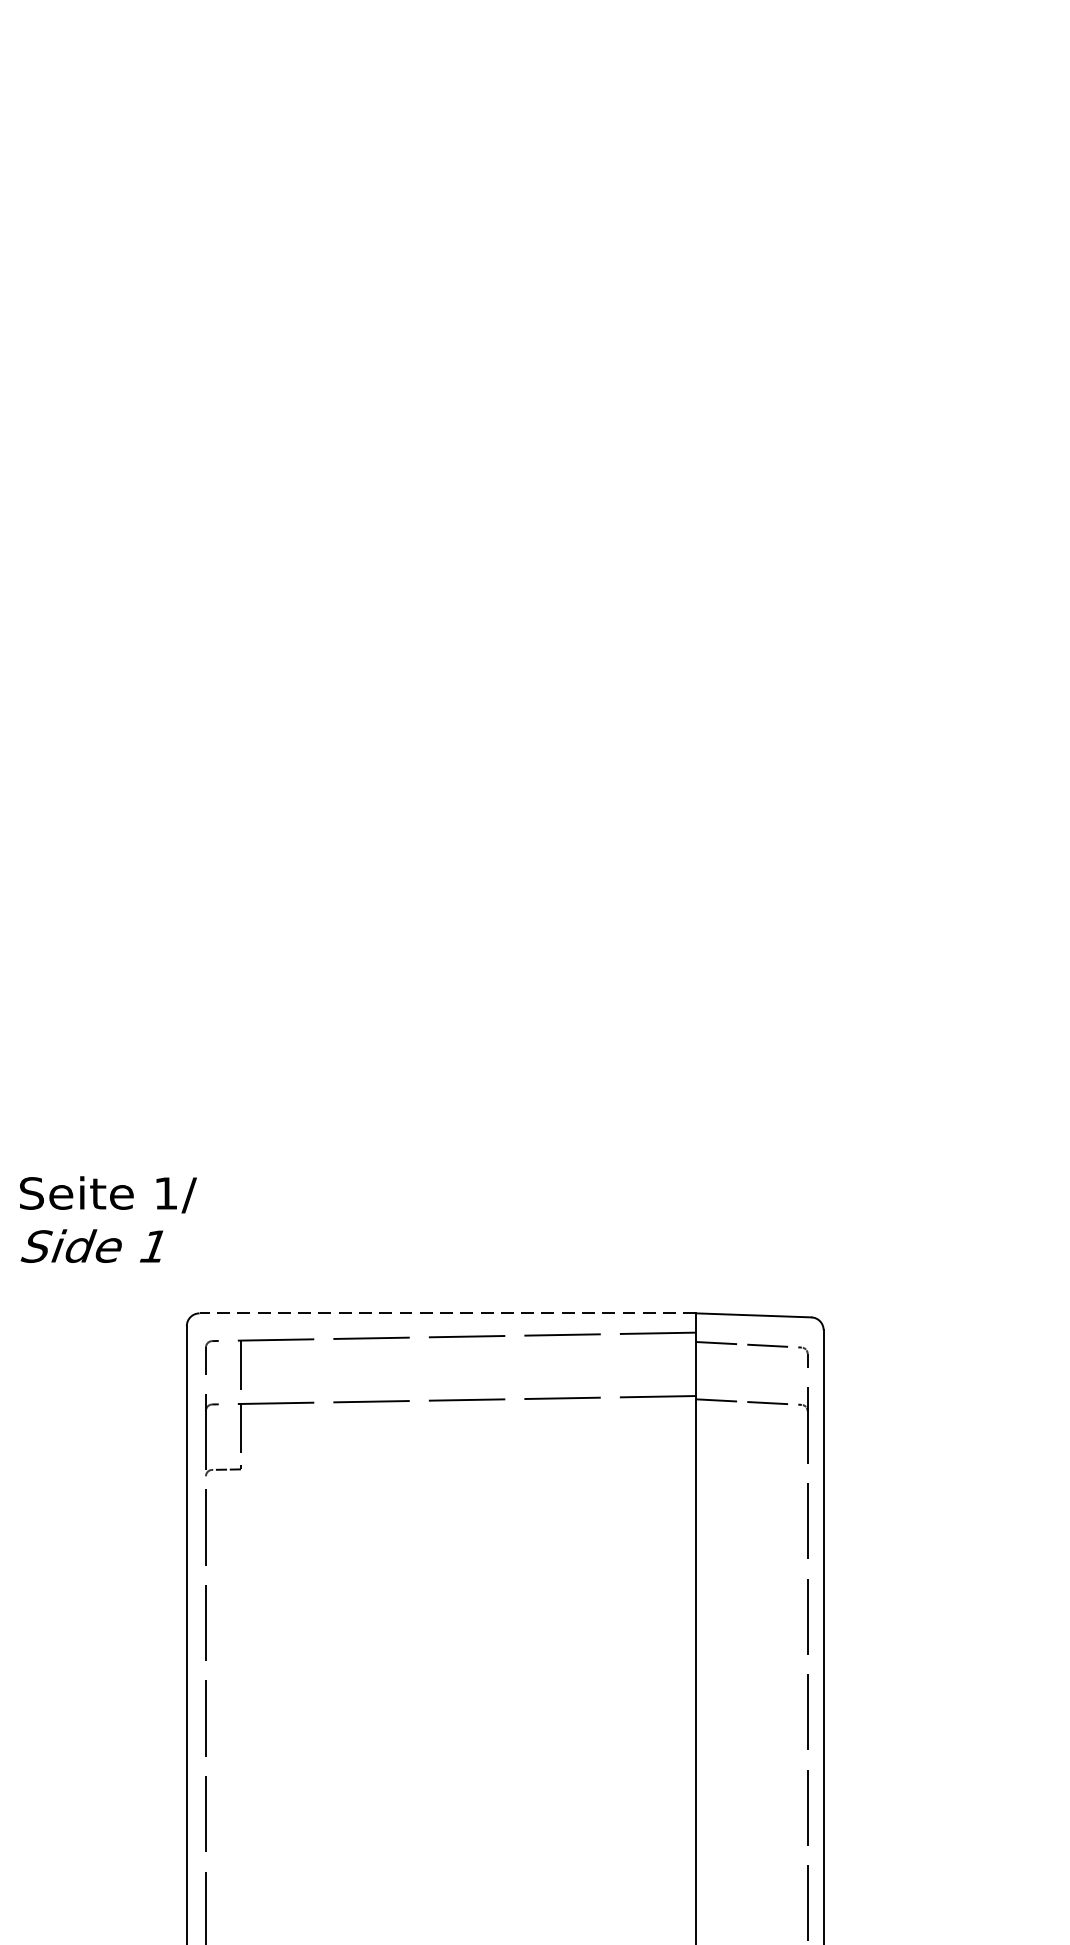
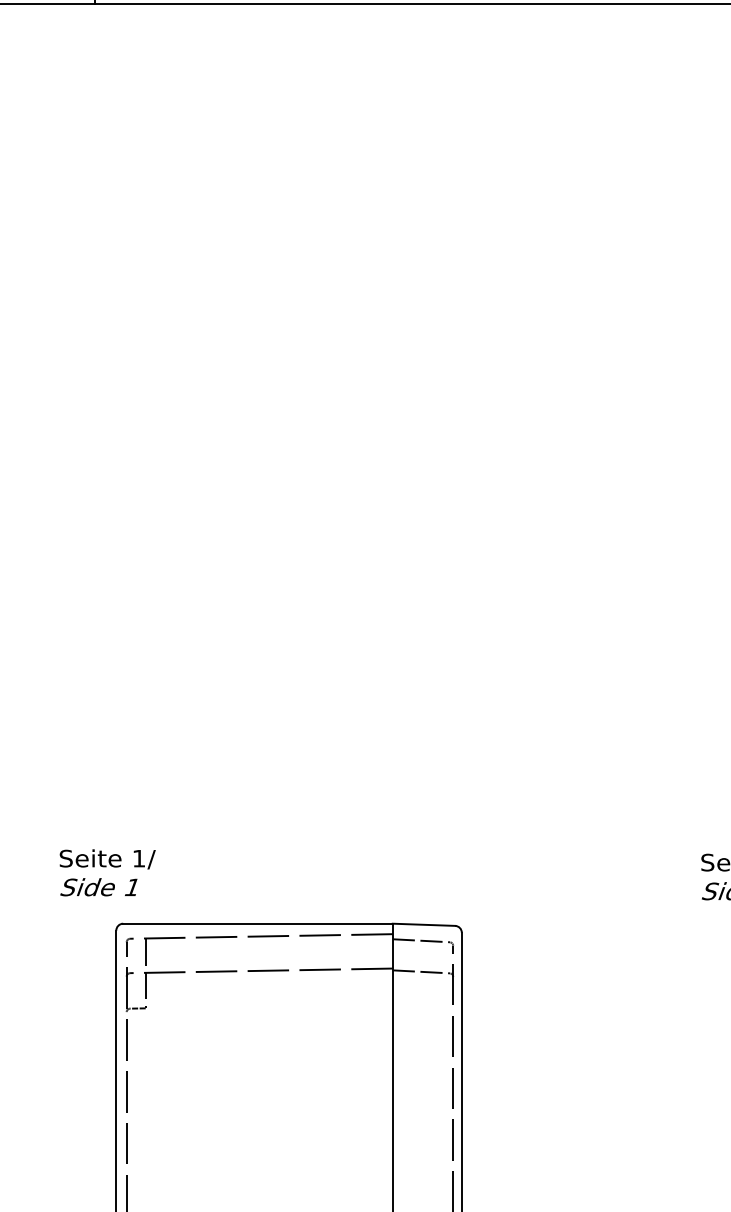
text: (107, 1218) -> (107, 872), moved
line: (447, 1312) -> (257, 923), dashed -> solid

